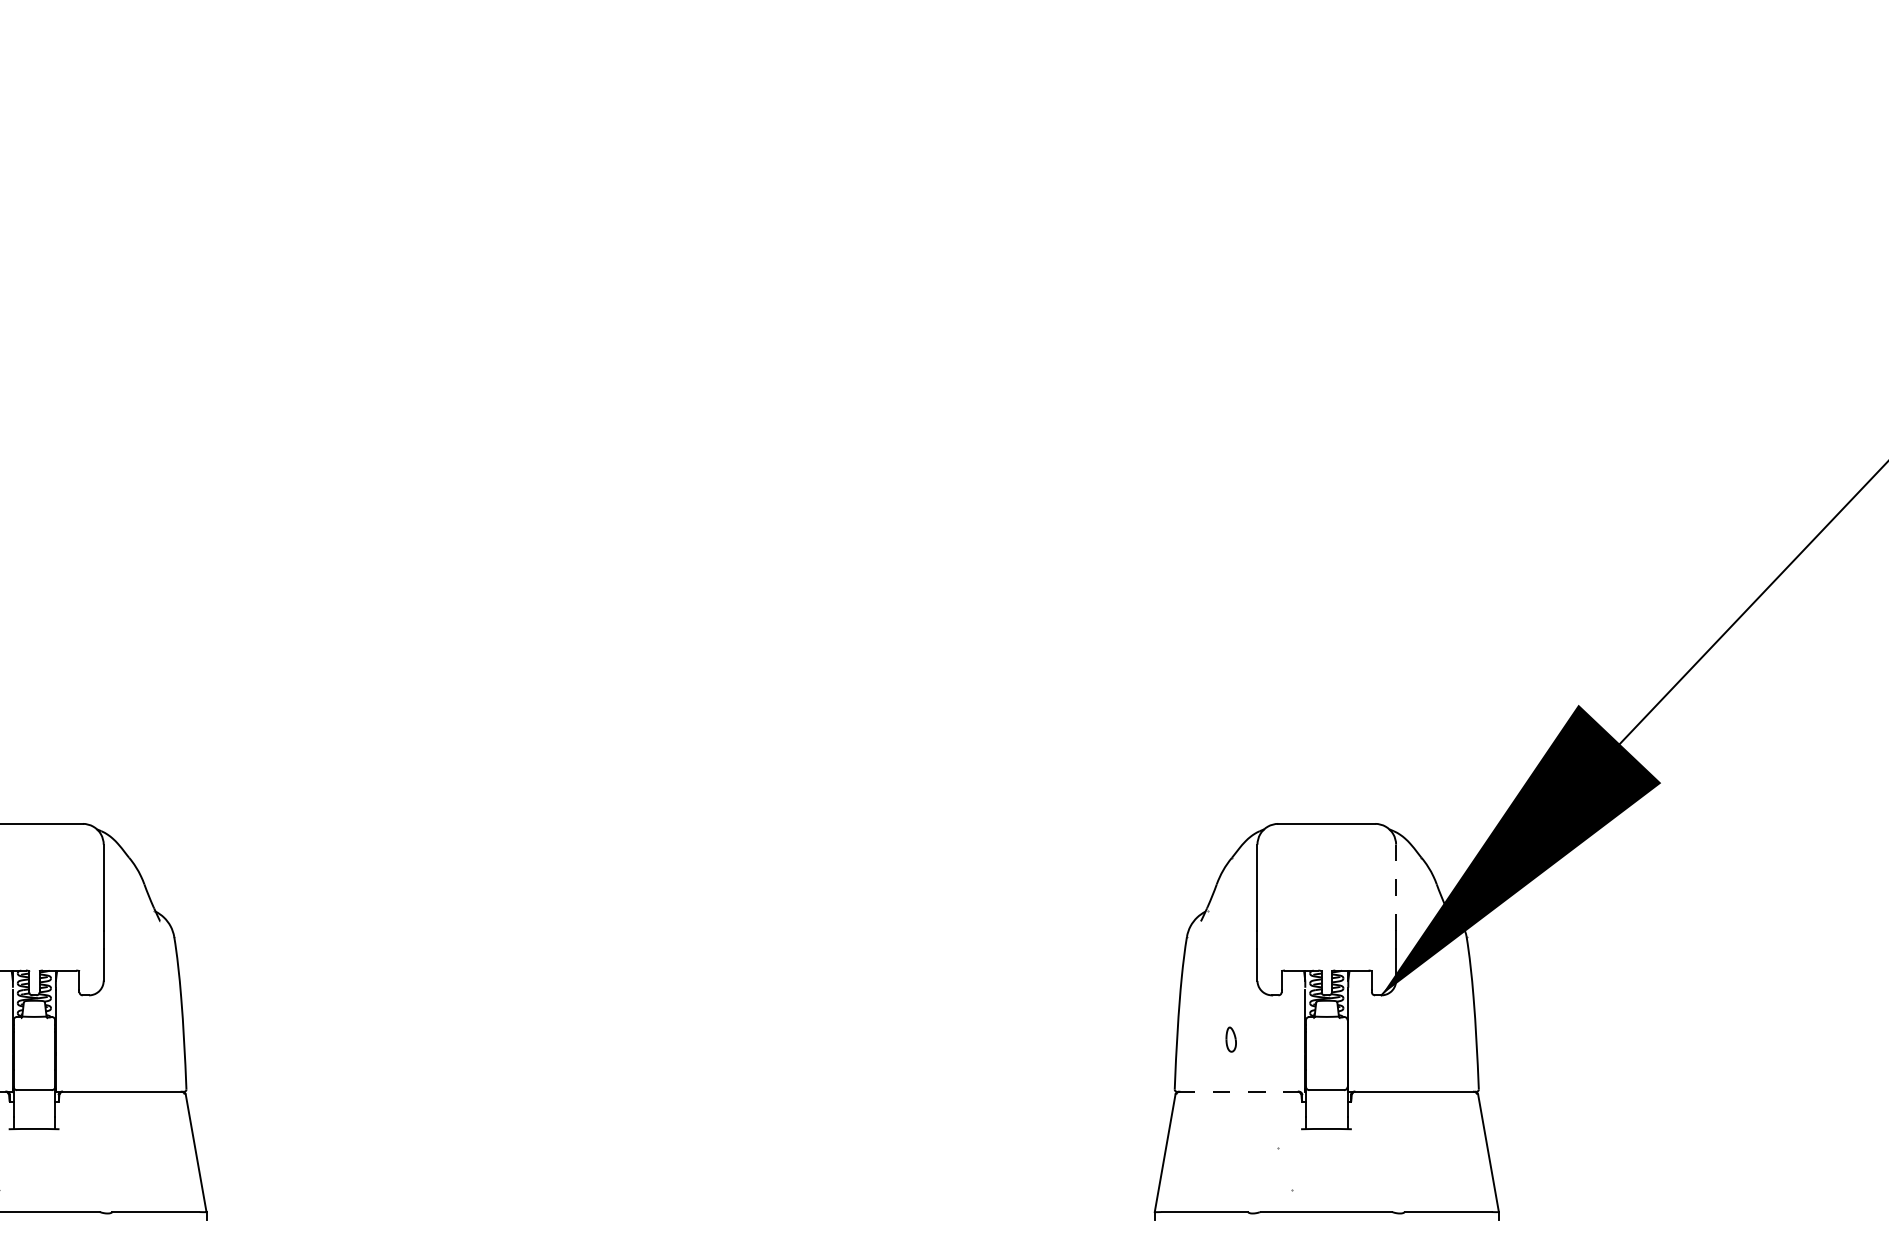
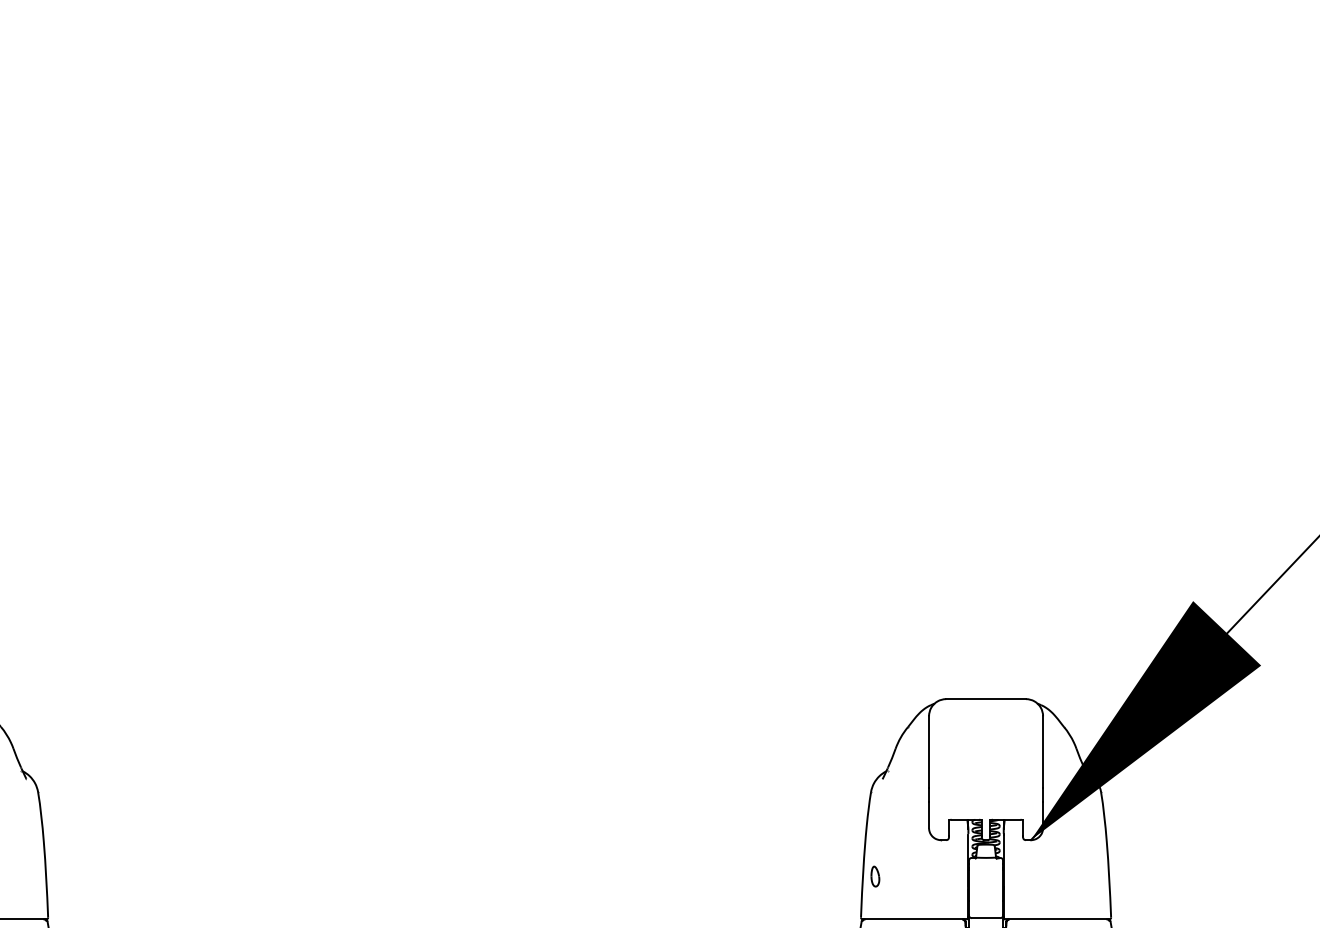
line: (1396, 887) -> (1043, 751), dashed -> solid
part: (1230, 1039) -> (874, 876), moved
line: (1241, 1091) -> (915, 919), dashed -> solid

